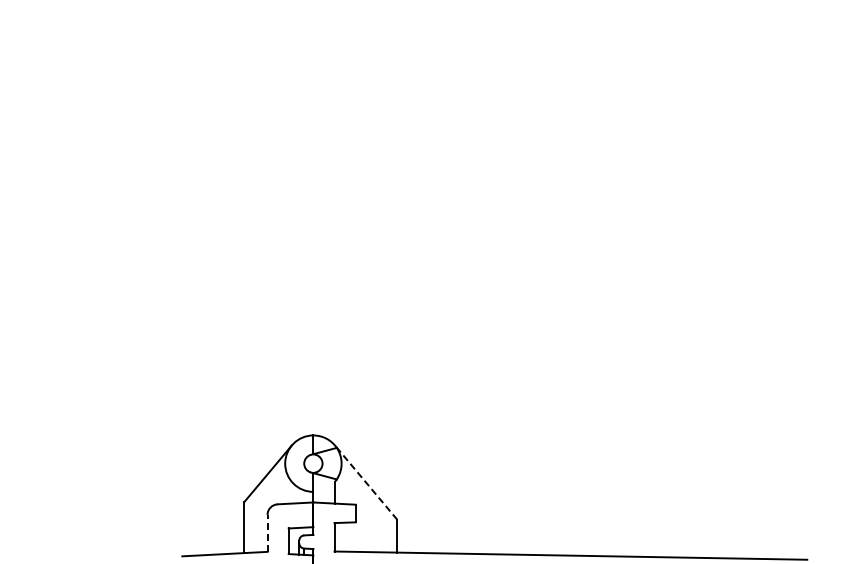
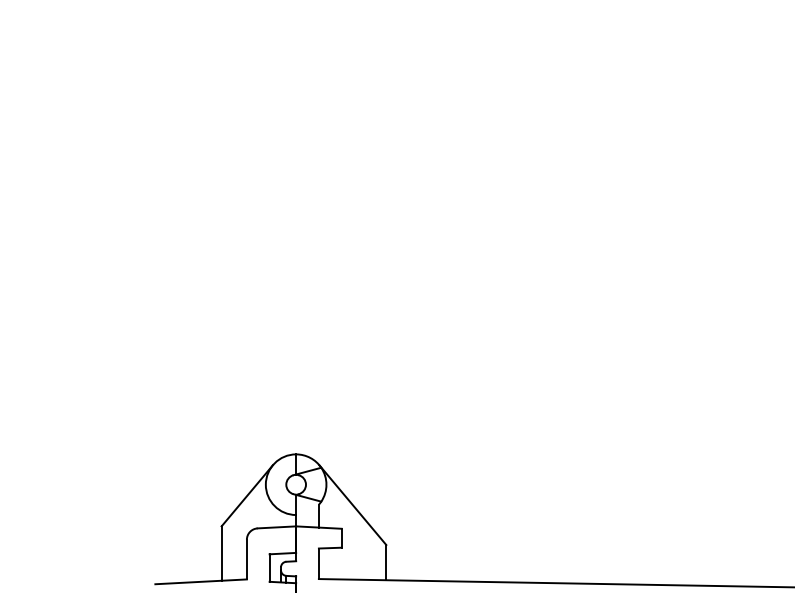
line: (365, 482) -> (352, 504), dashed -> solid
line: (267, 532) -> (246, 558), dashed -> solid

